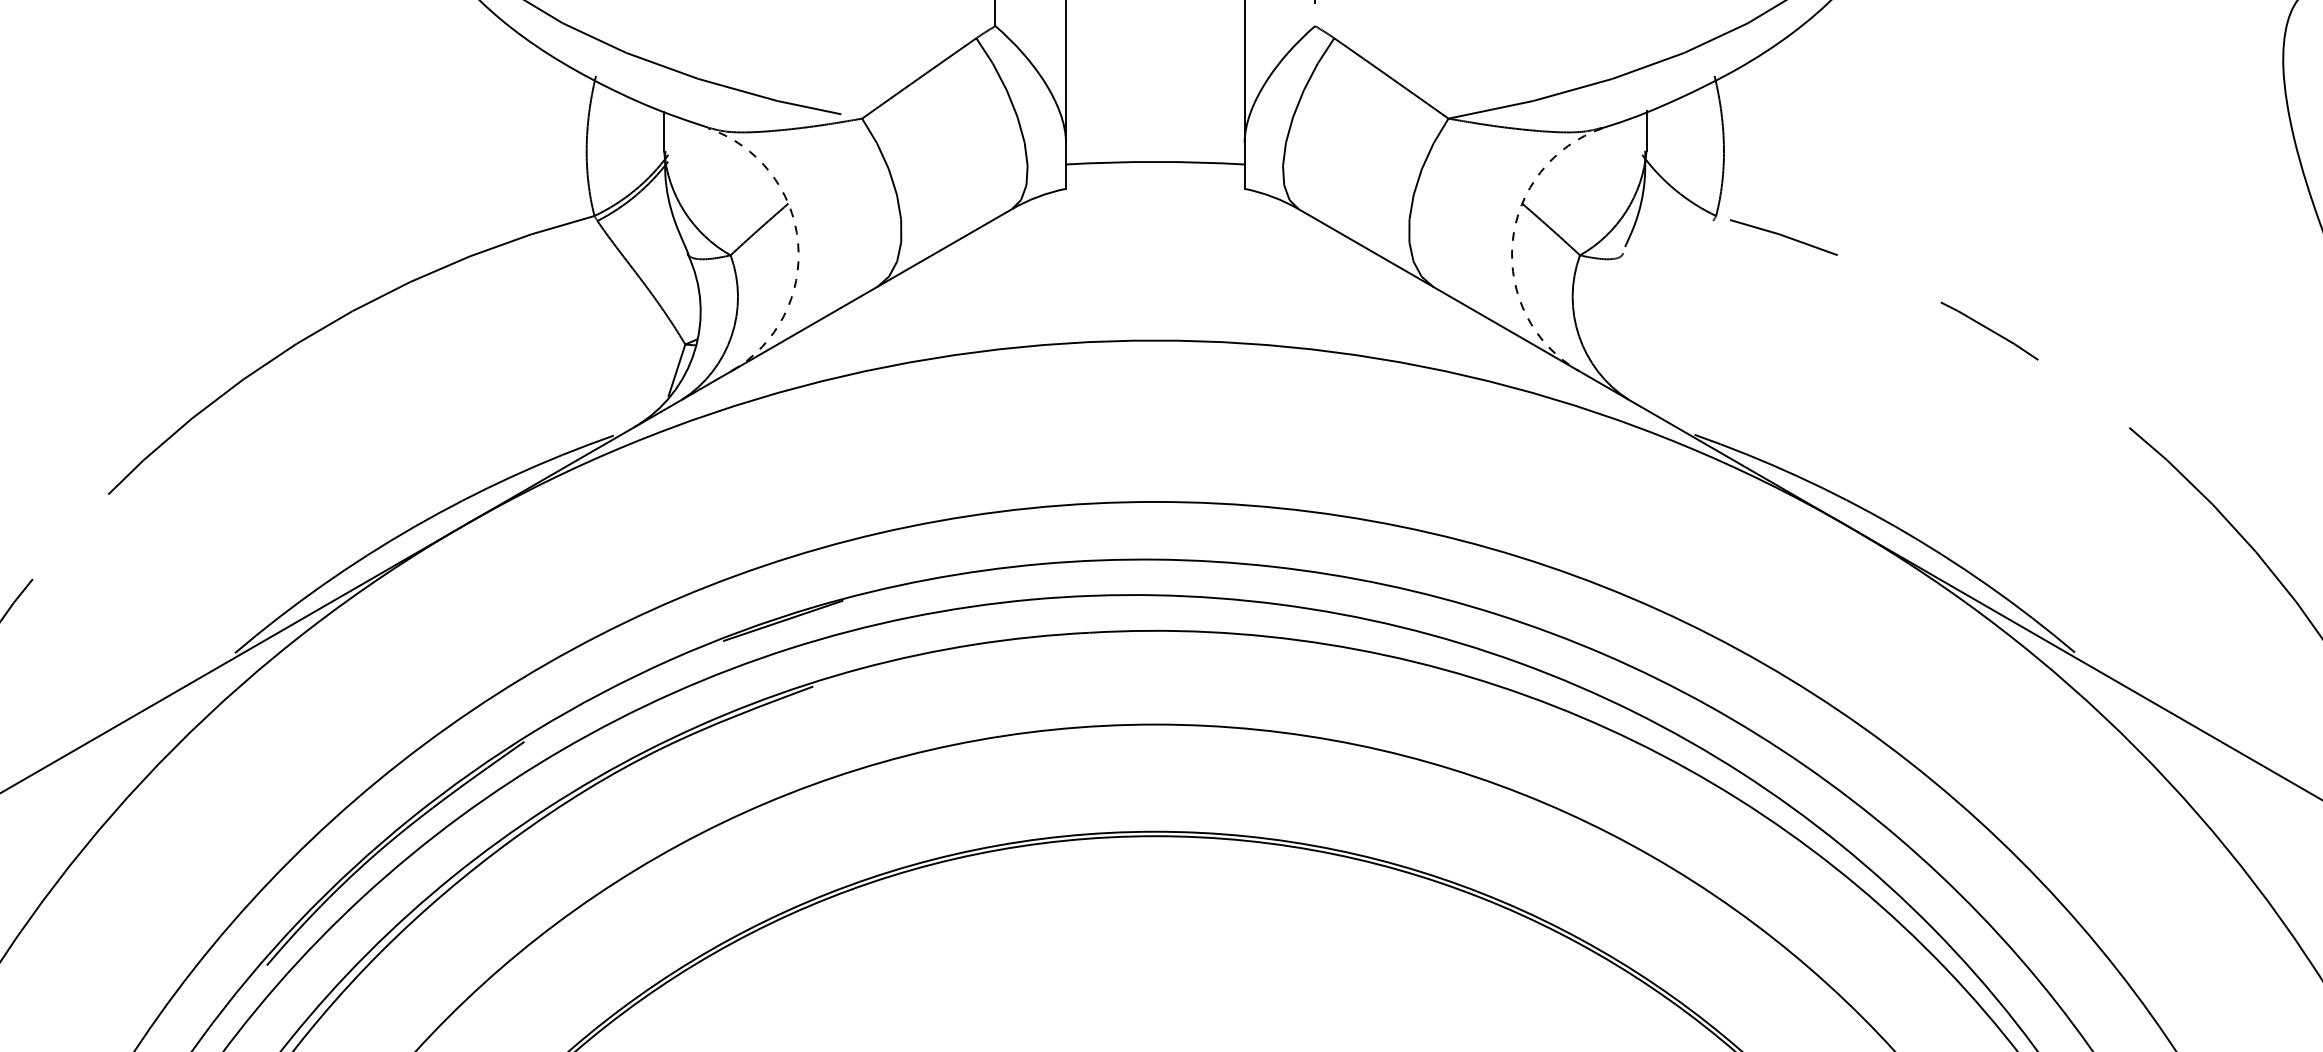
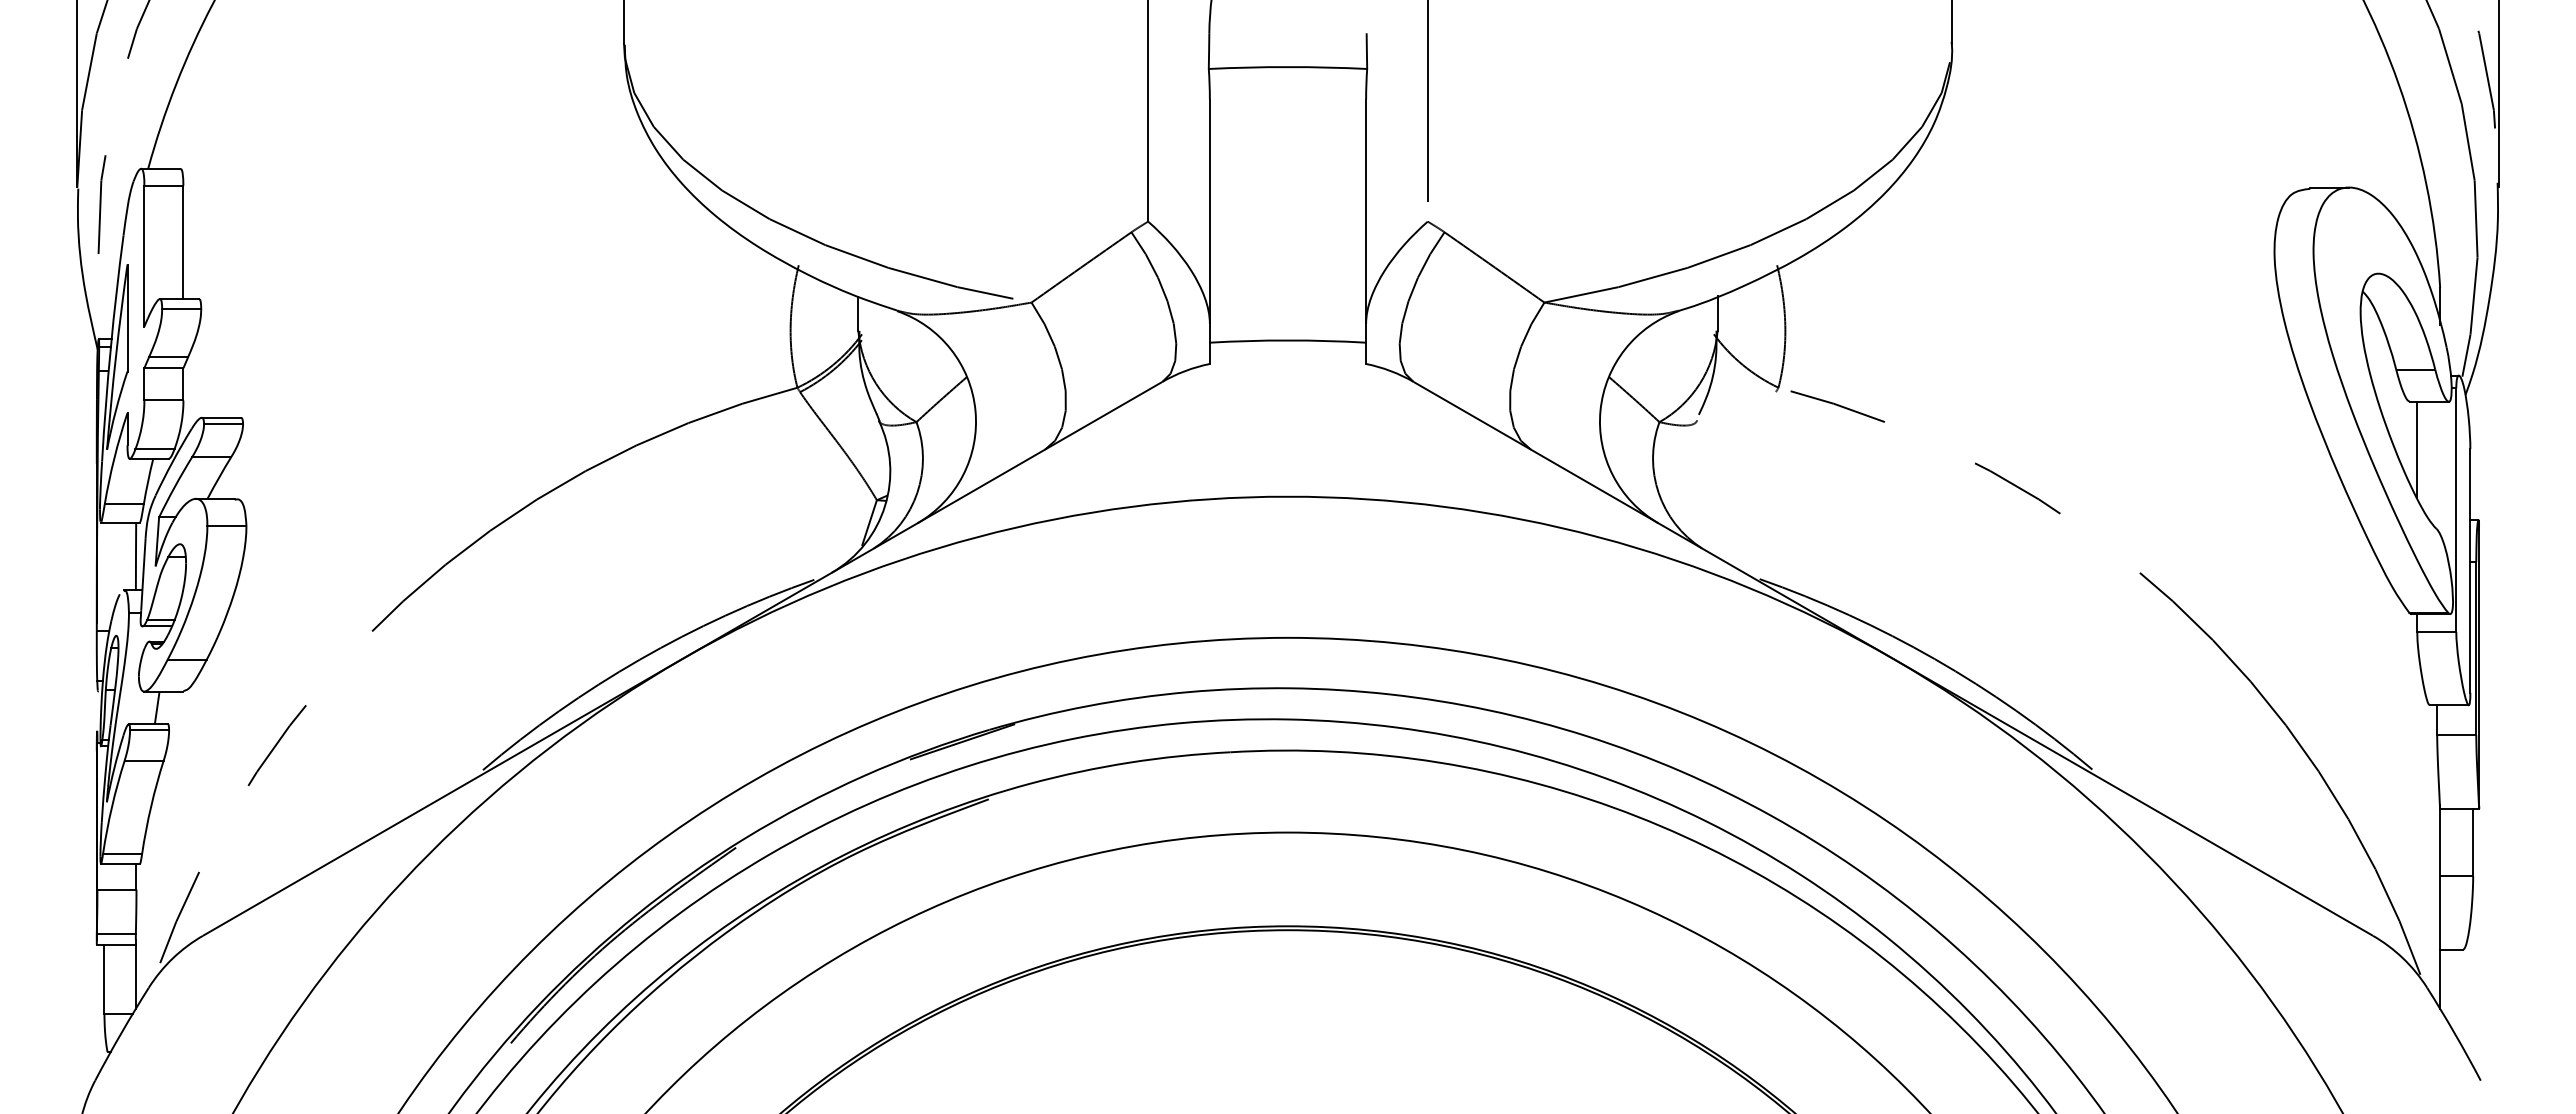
arc: (798, 242) -> (975, 410), dashed -> solid
arc: (1512, 242) -> (1600, 410), dashed -> solid

